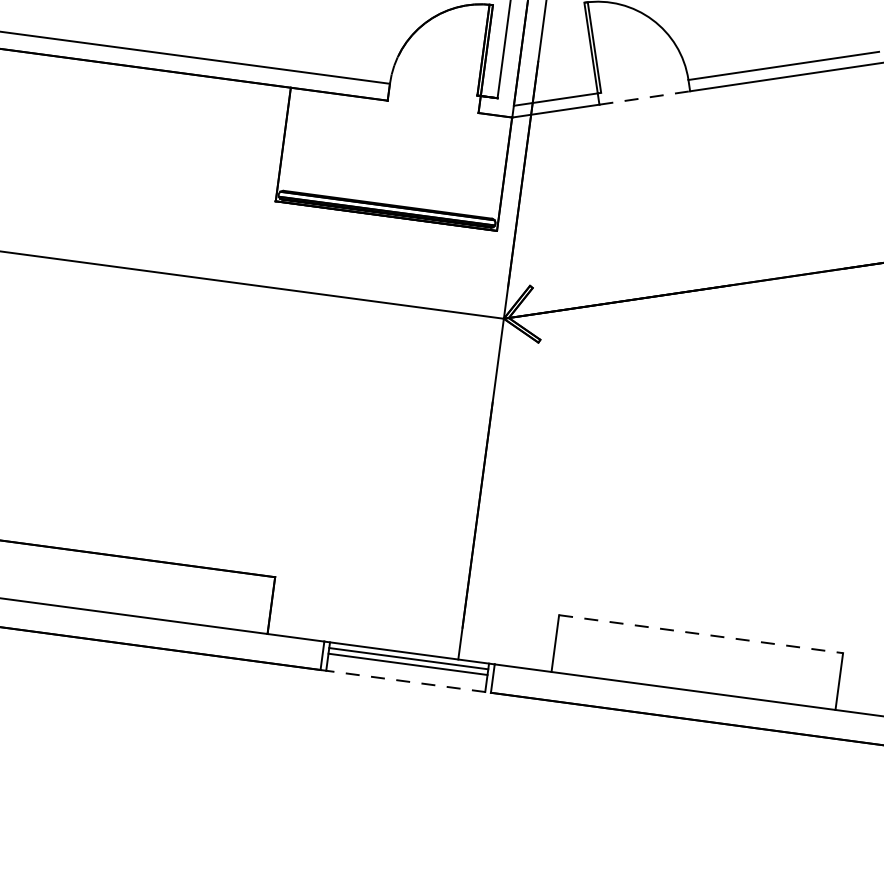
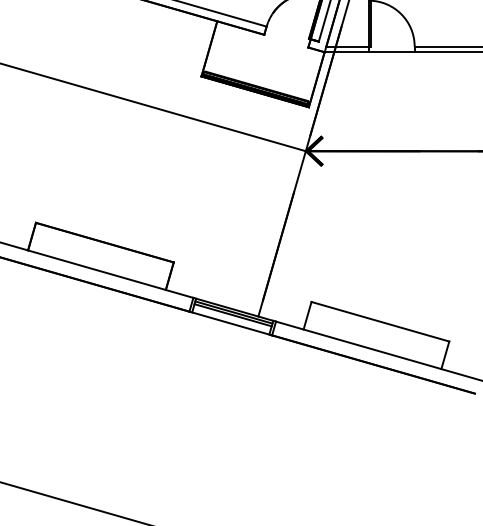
line: (644, 98) -> (391, 52), dashed -> solid
line: (701, 633) -> (380, 321), dashed -> solid
line: (407, 681) -> (231, 323), dashed -> solid

